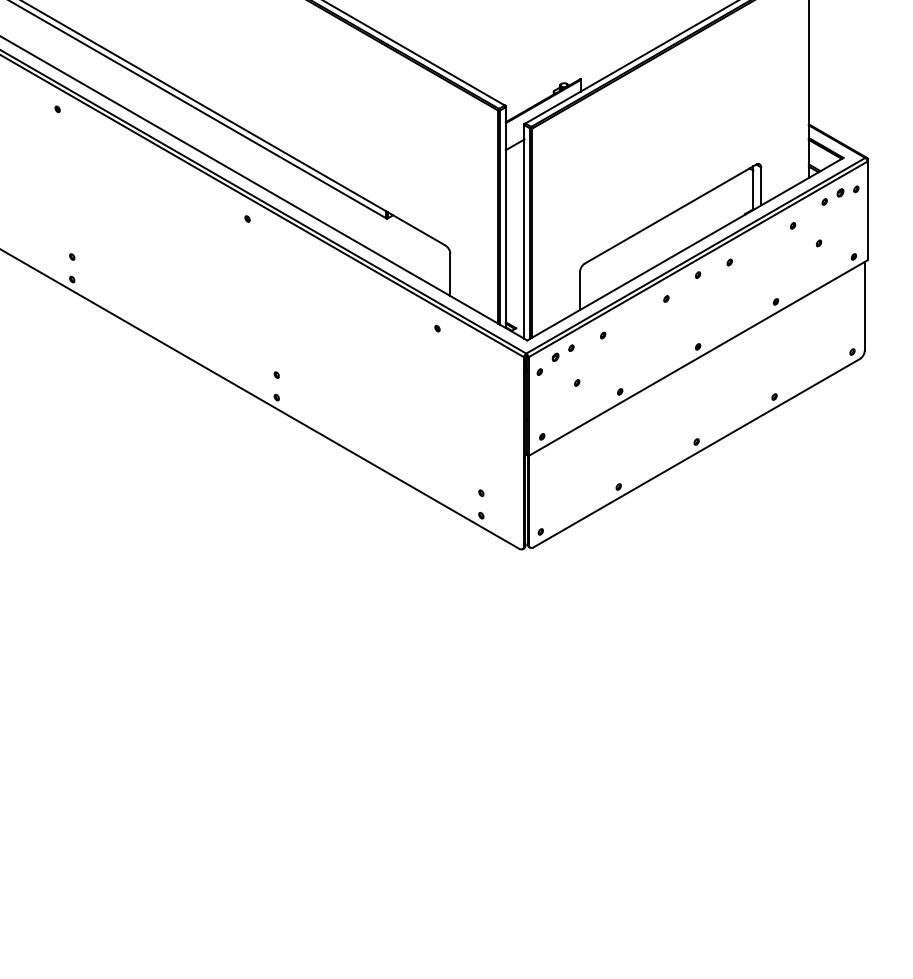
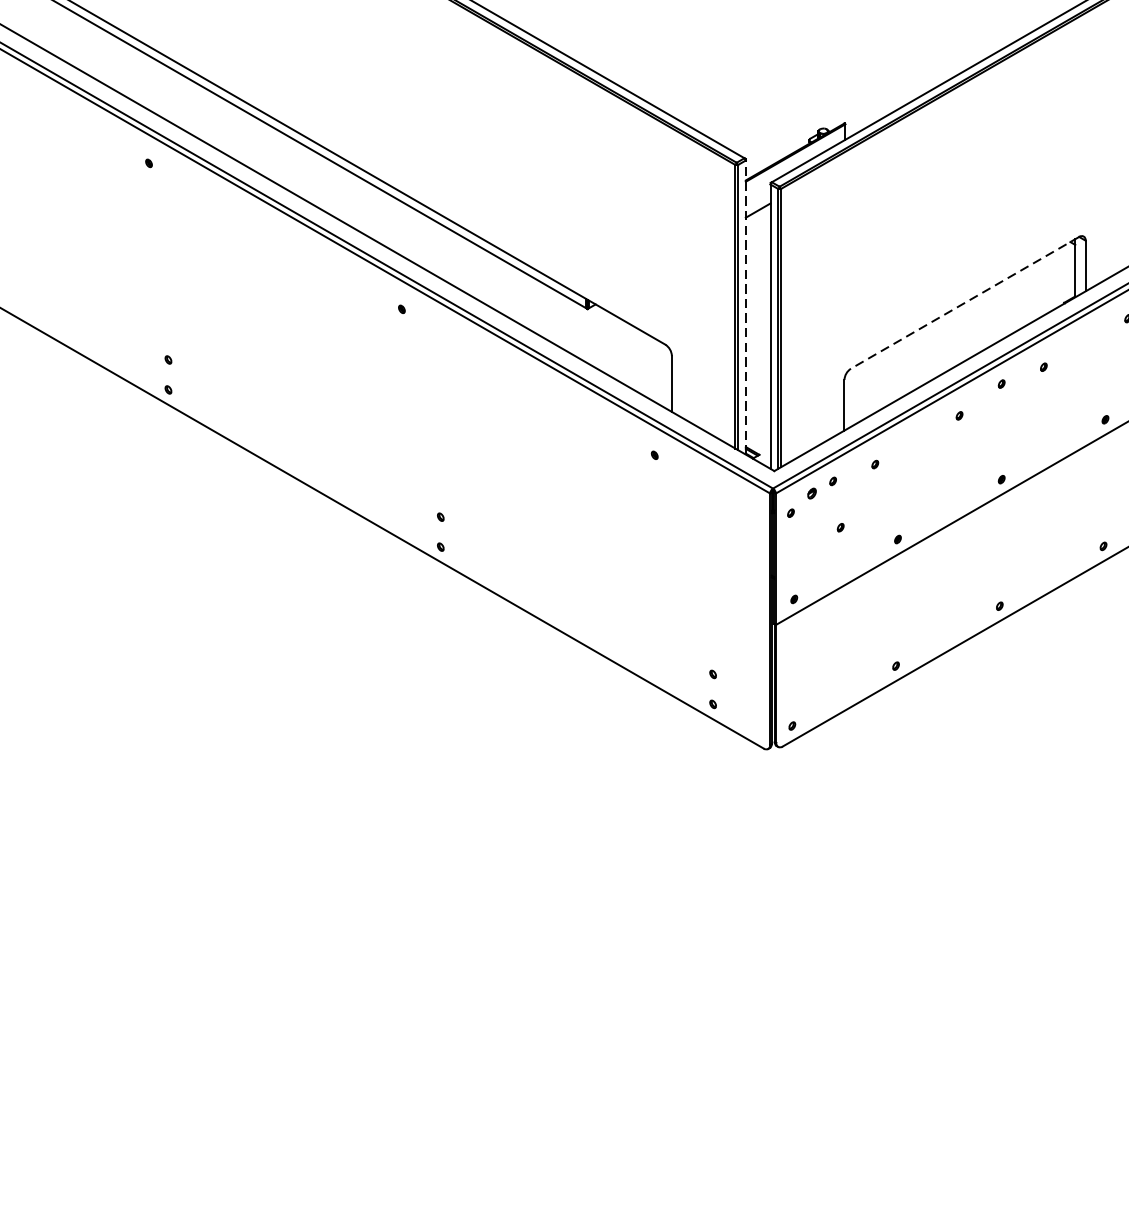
line: (670, 214) -> (964, 303), solid -> dashed
line: (505, 217) -> (745, 307), solid -> dashed

